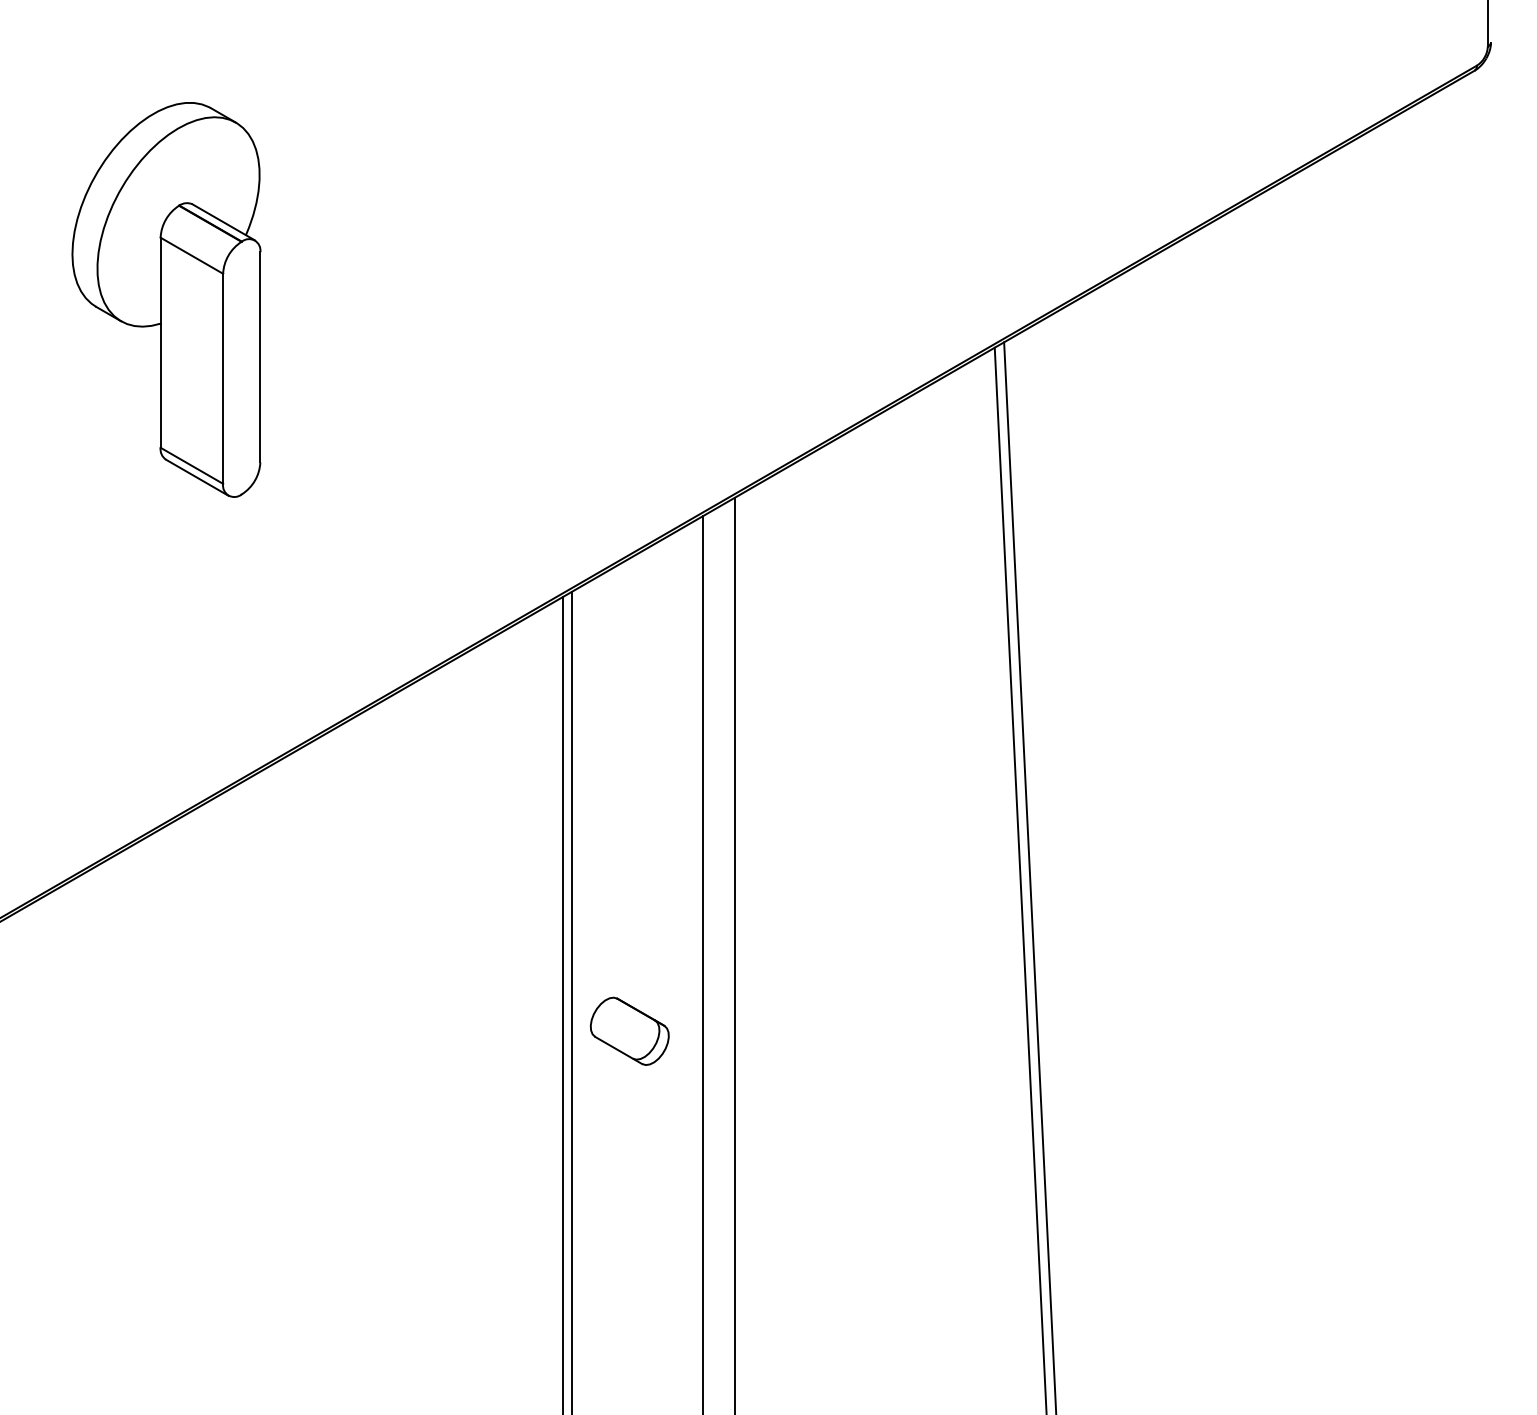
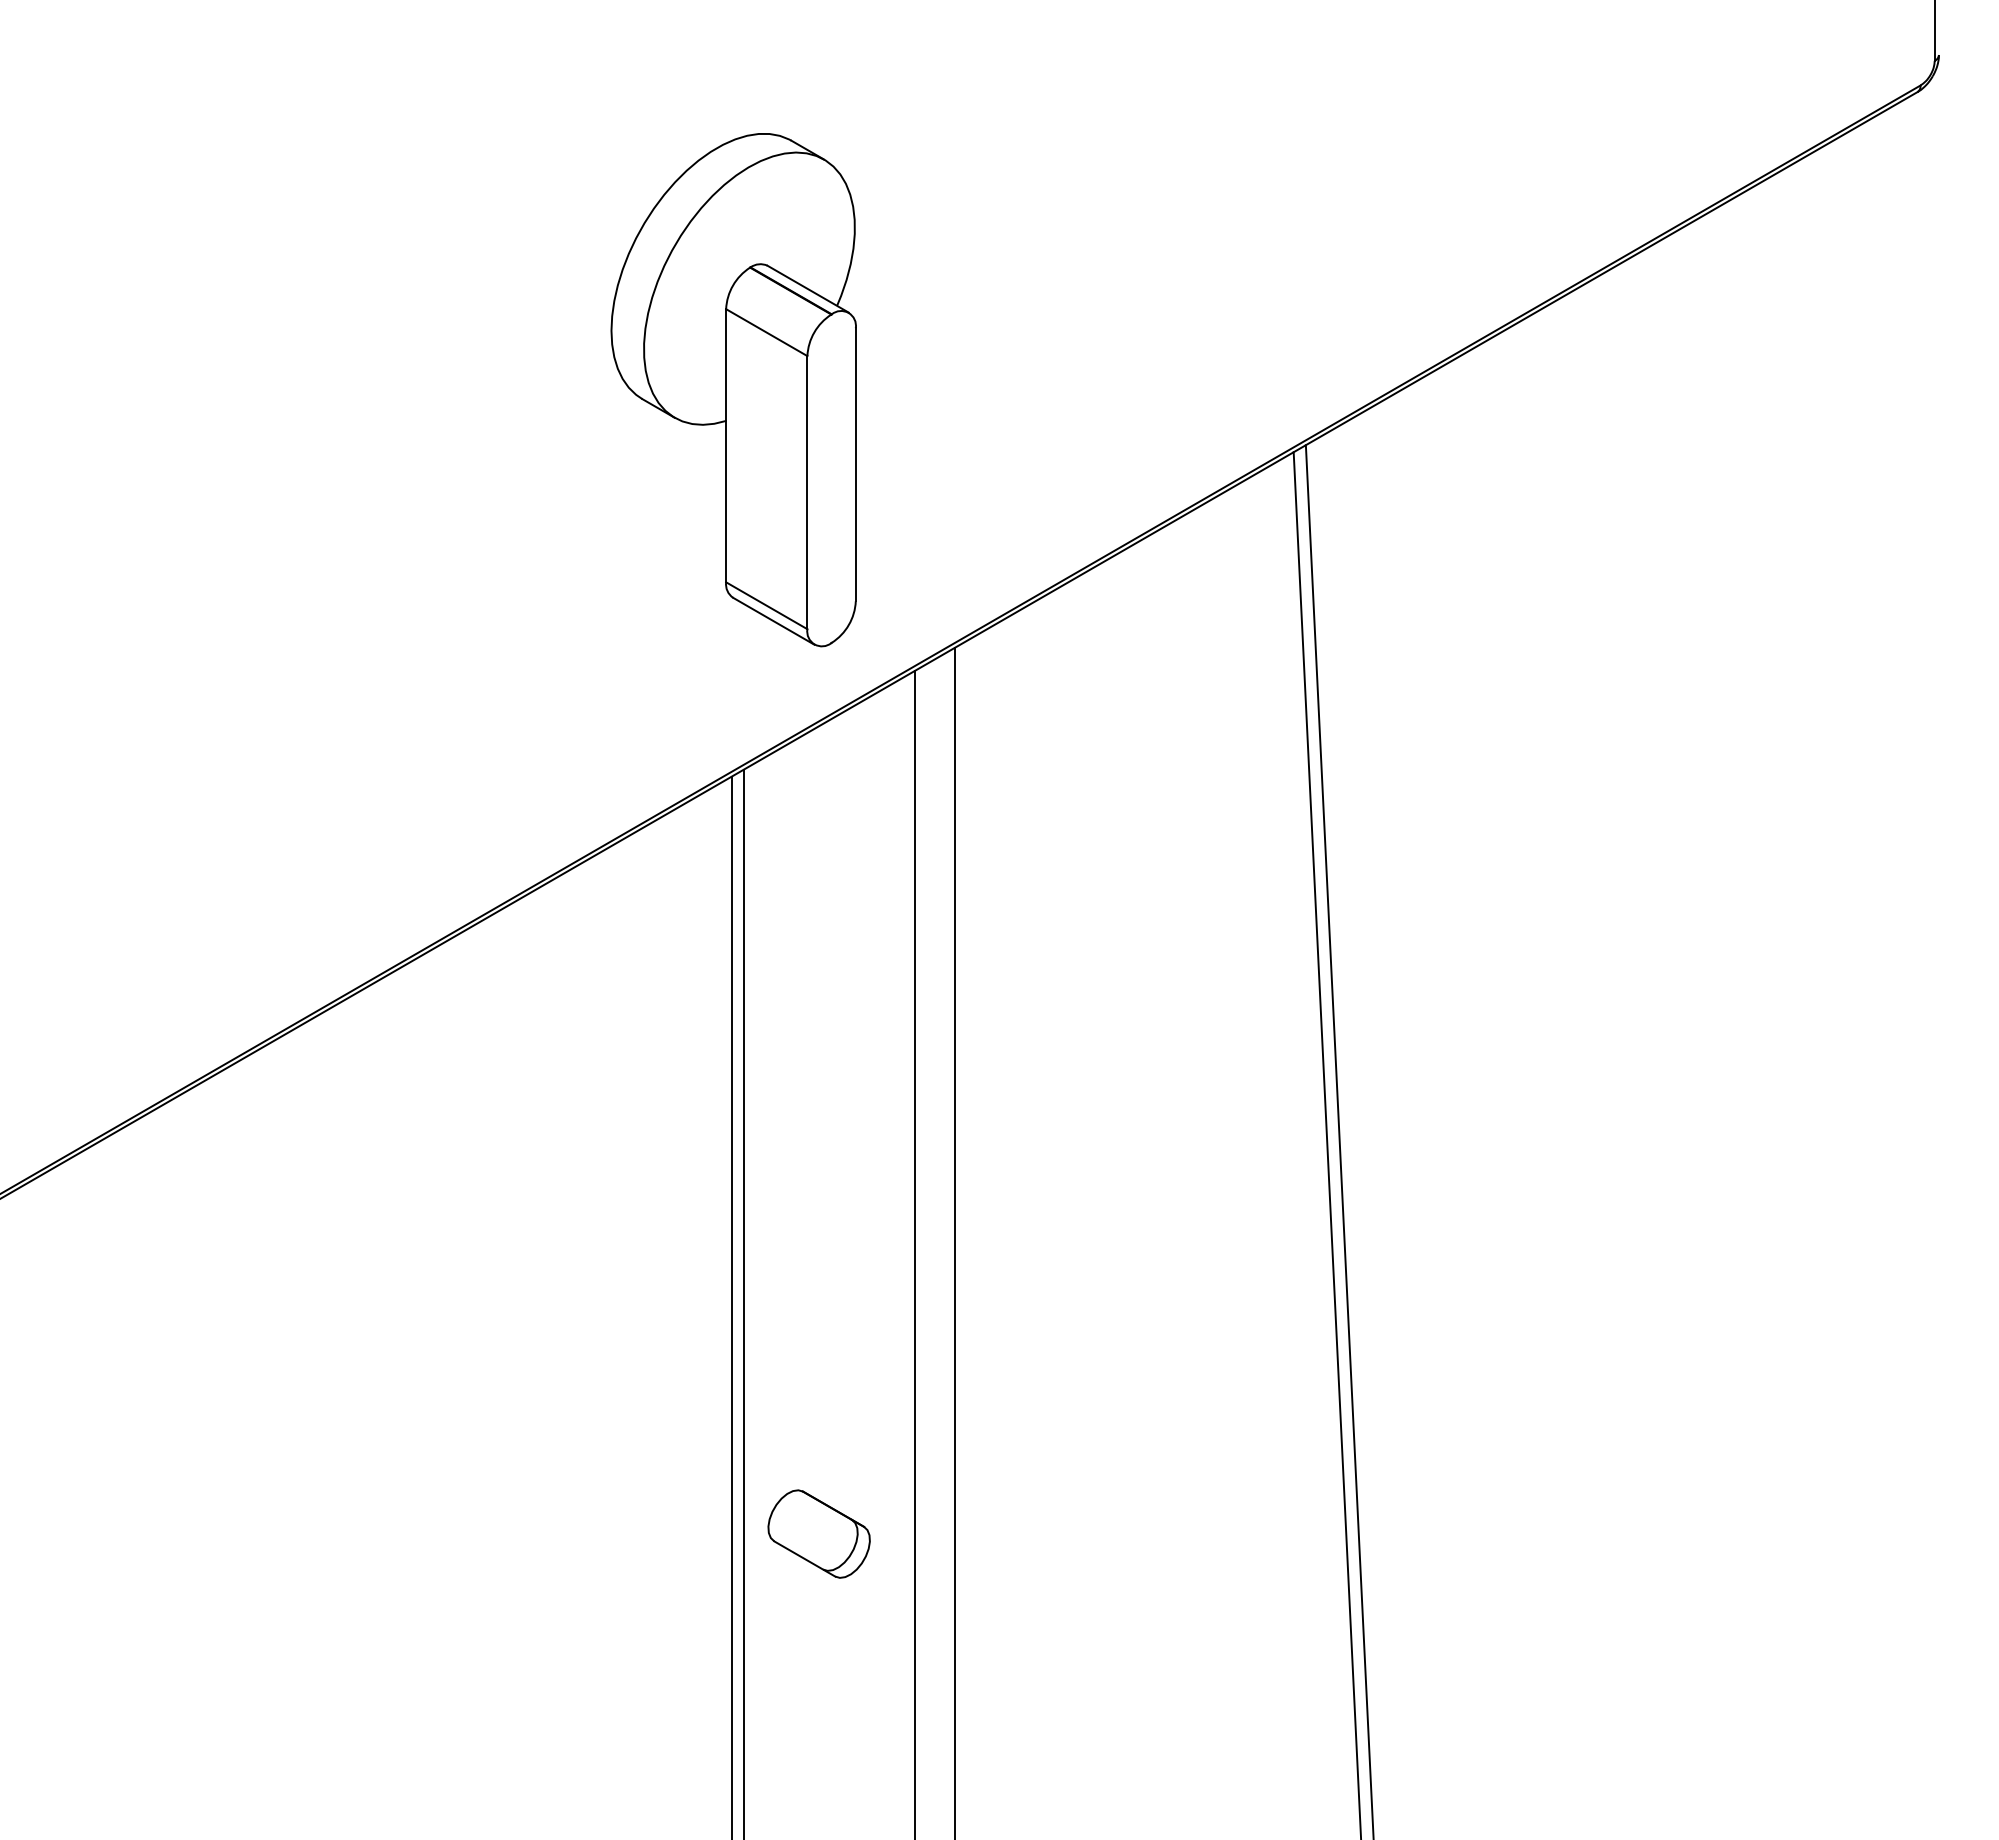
part: (166, 300) -> (733, 390), moved
part: (629, 1030) -> (818, 1533), moved

